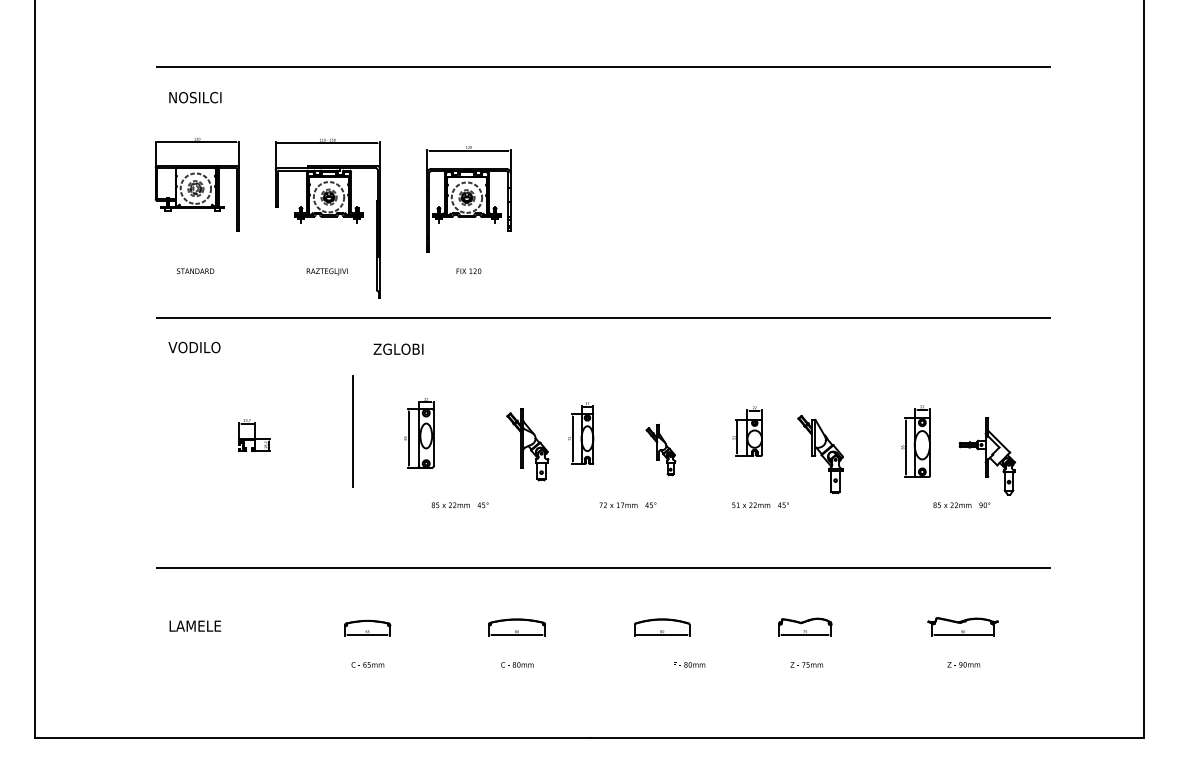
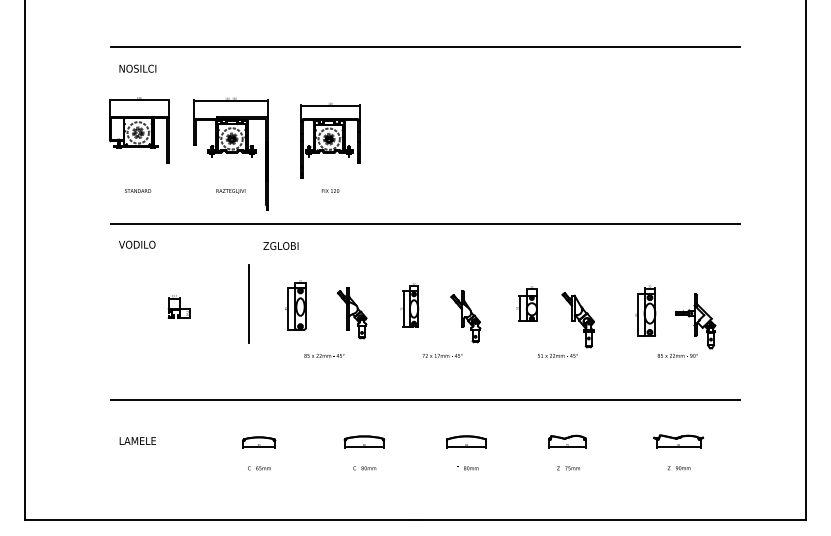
part: (527, 444) -> (352, 313), moved
part: (660, 449) -> (465, 316), size x1.43
text: (760, 505) -> (557, 356), moved
text: (689, 664) -> (467, 468), moved

